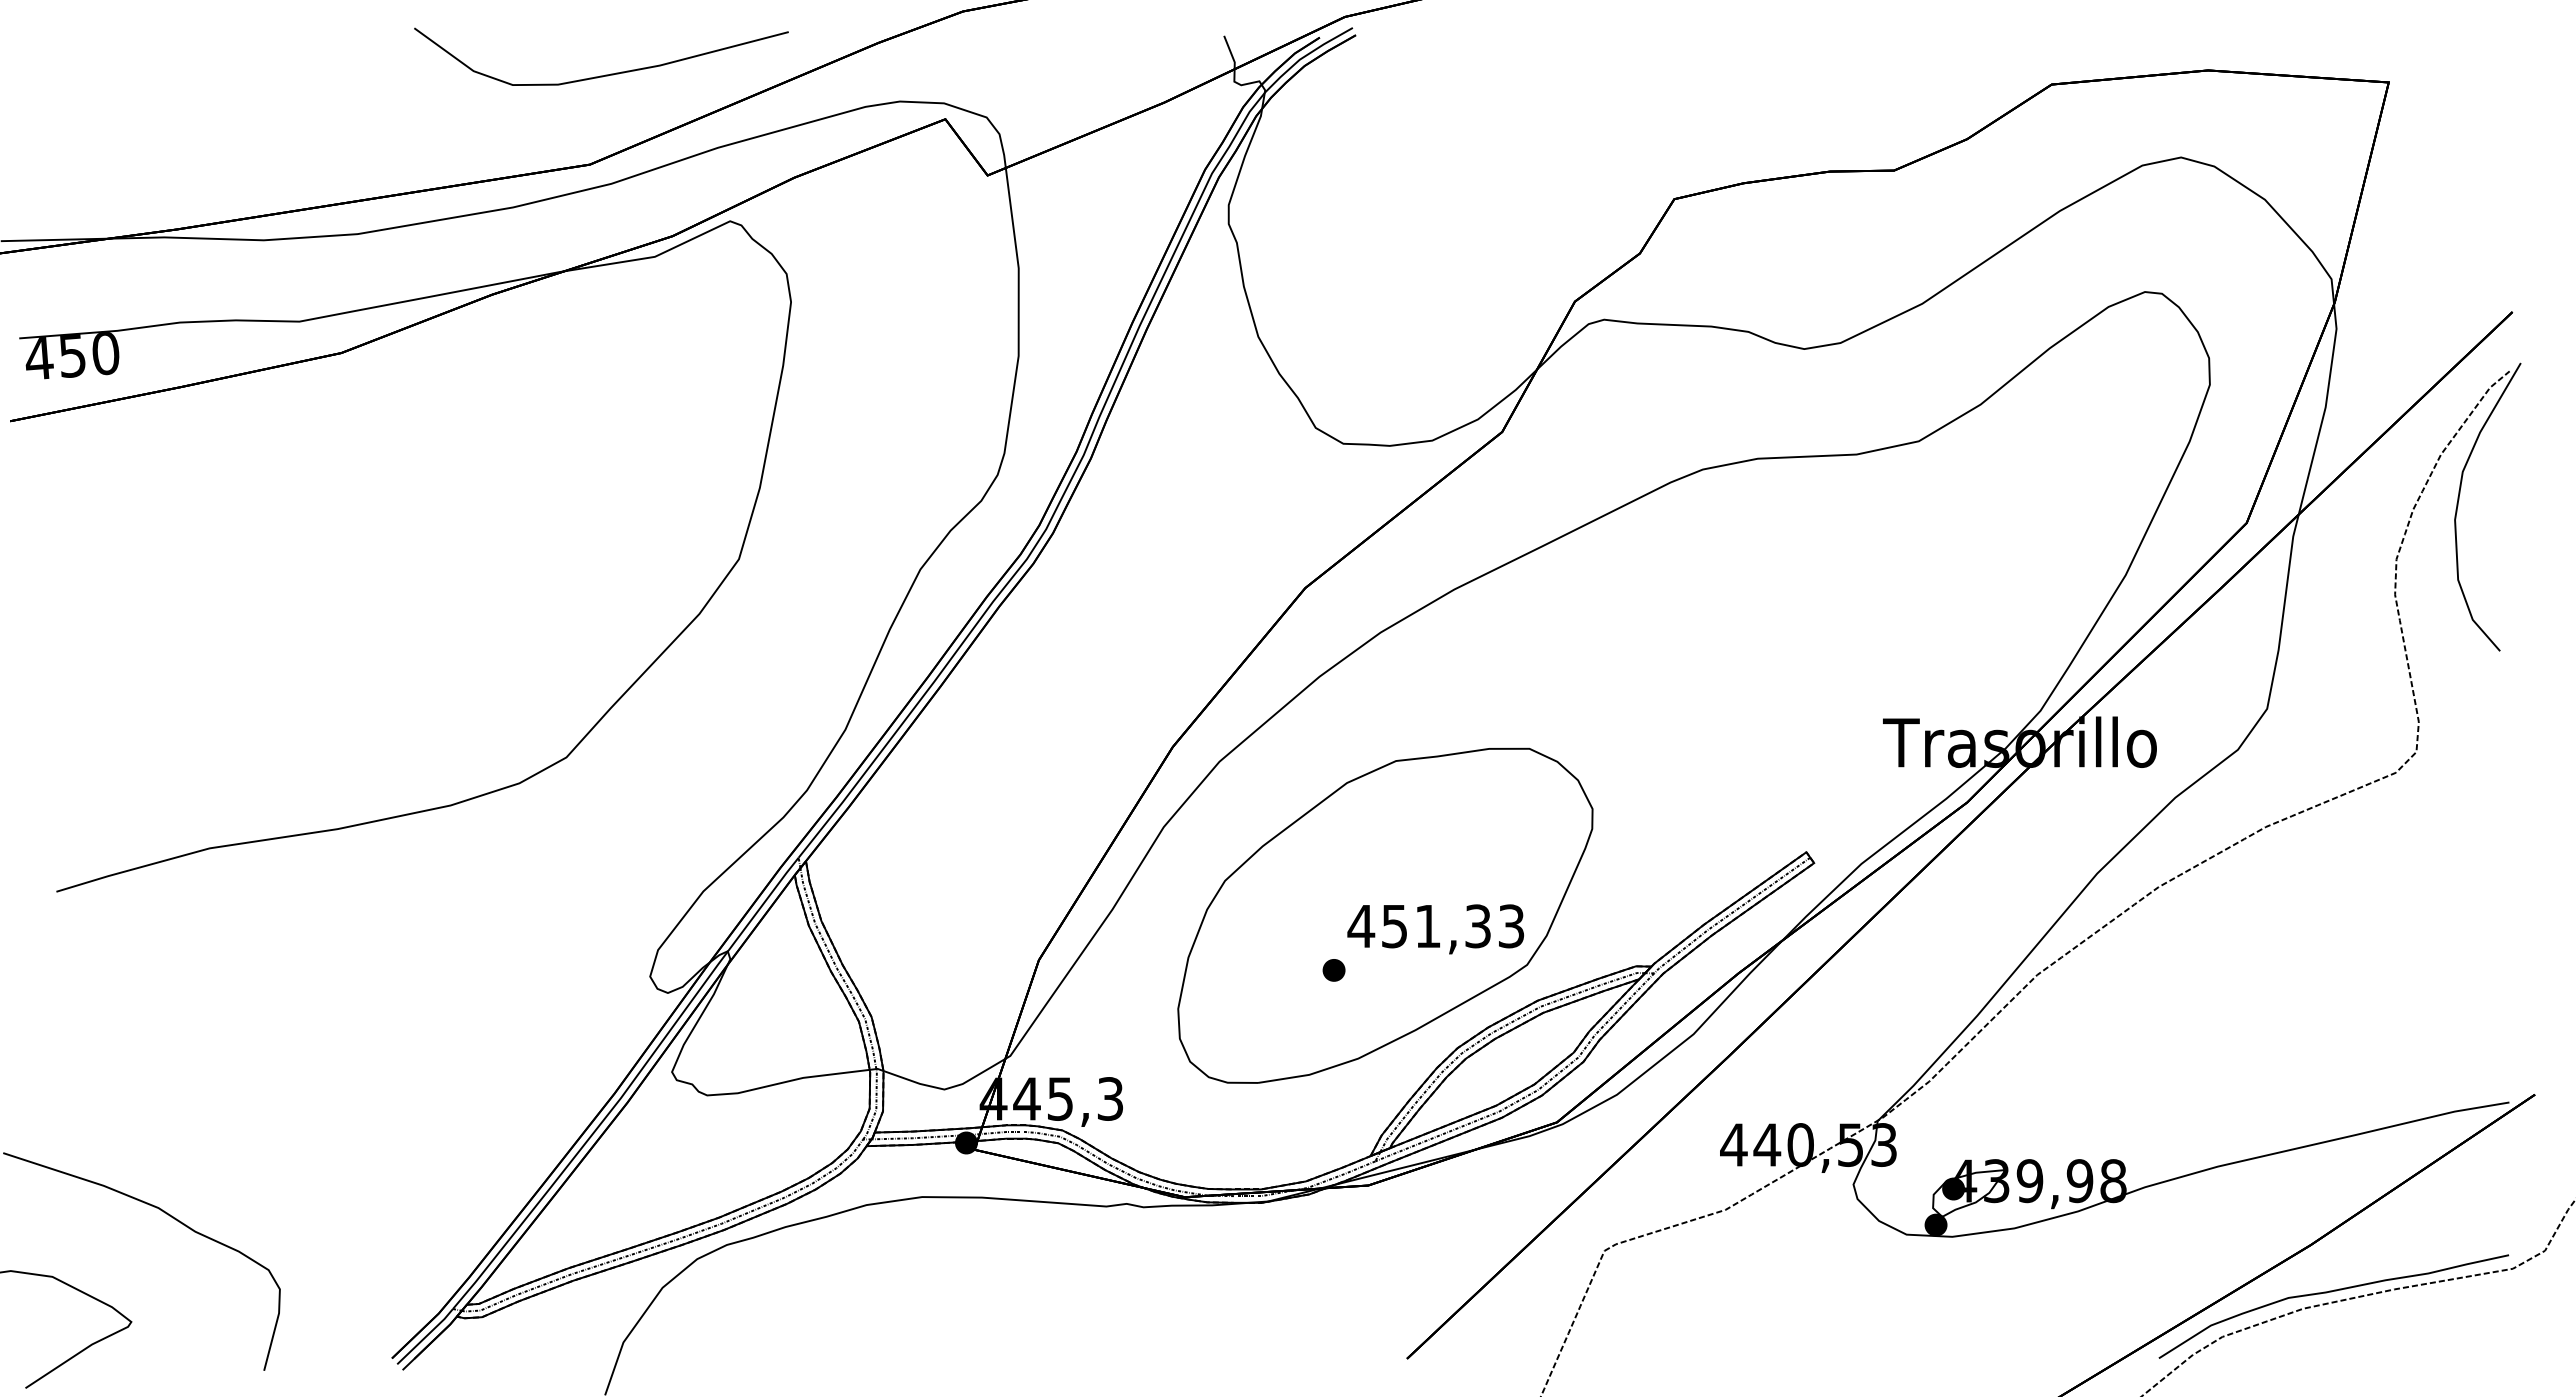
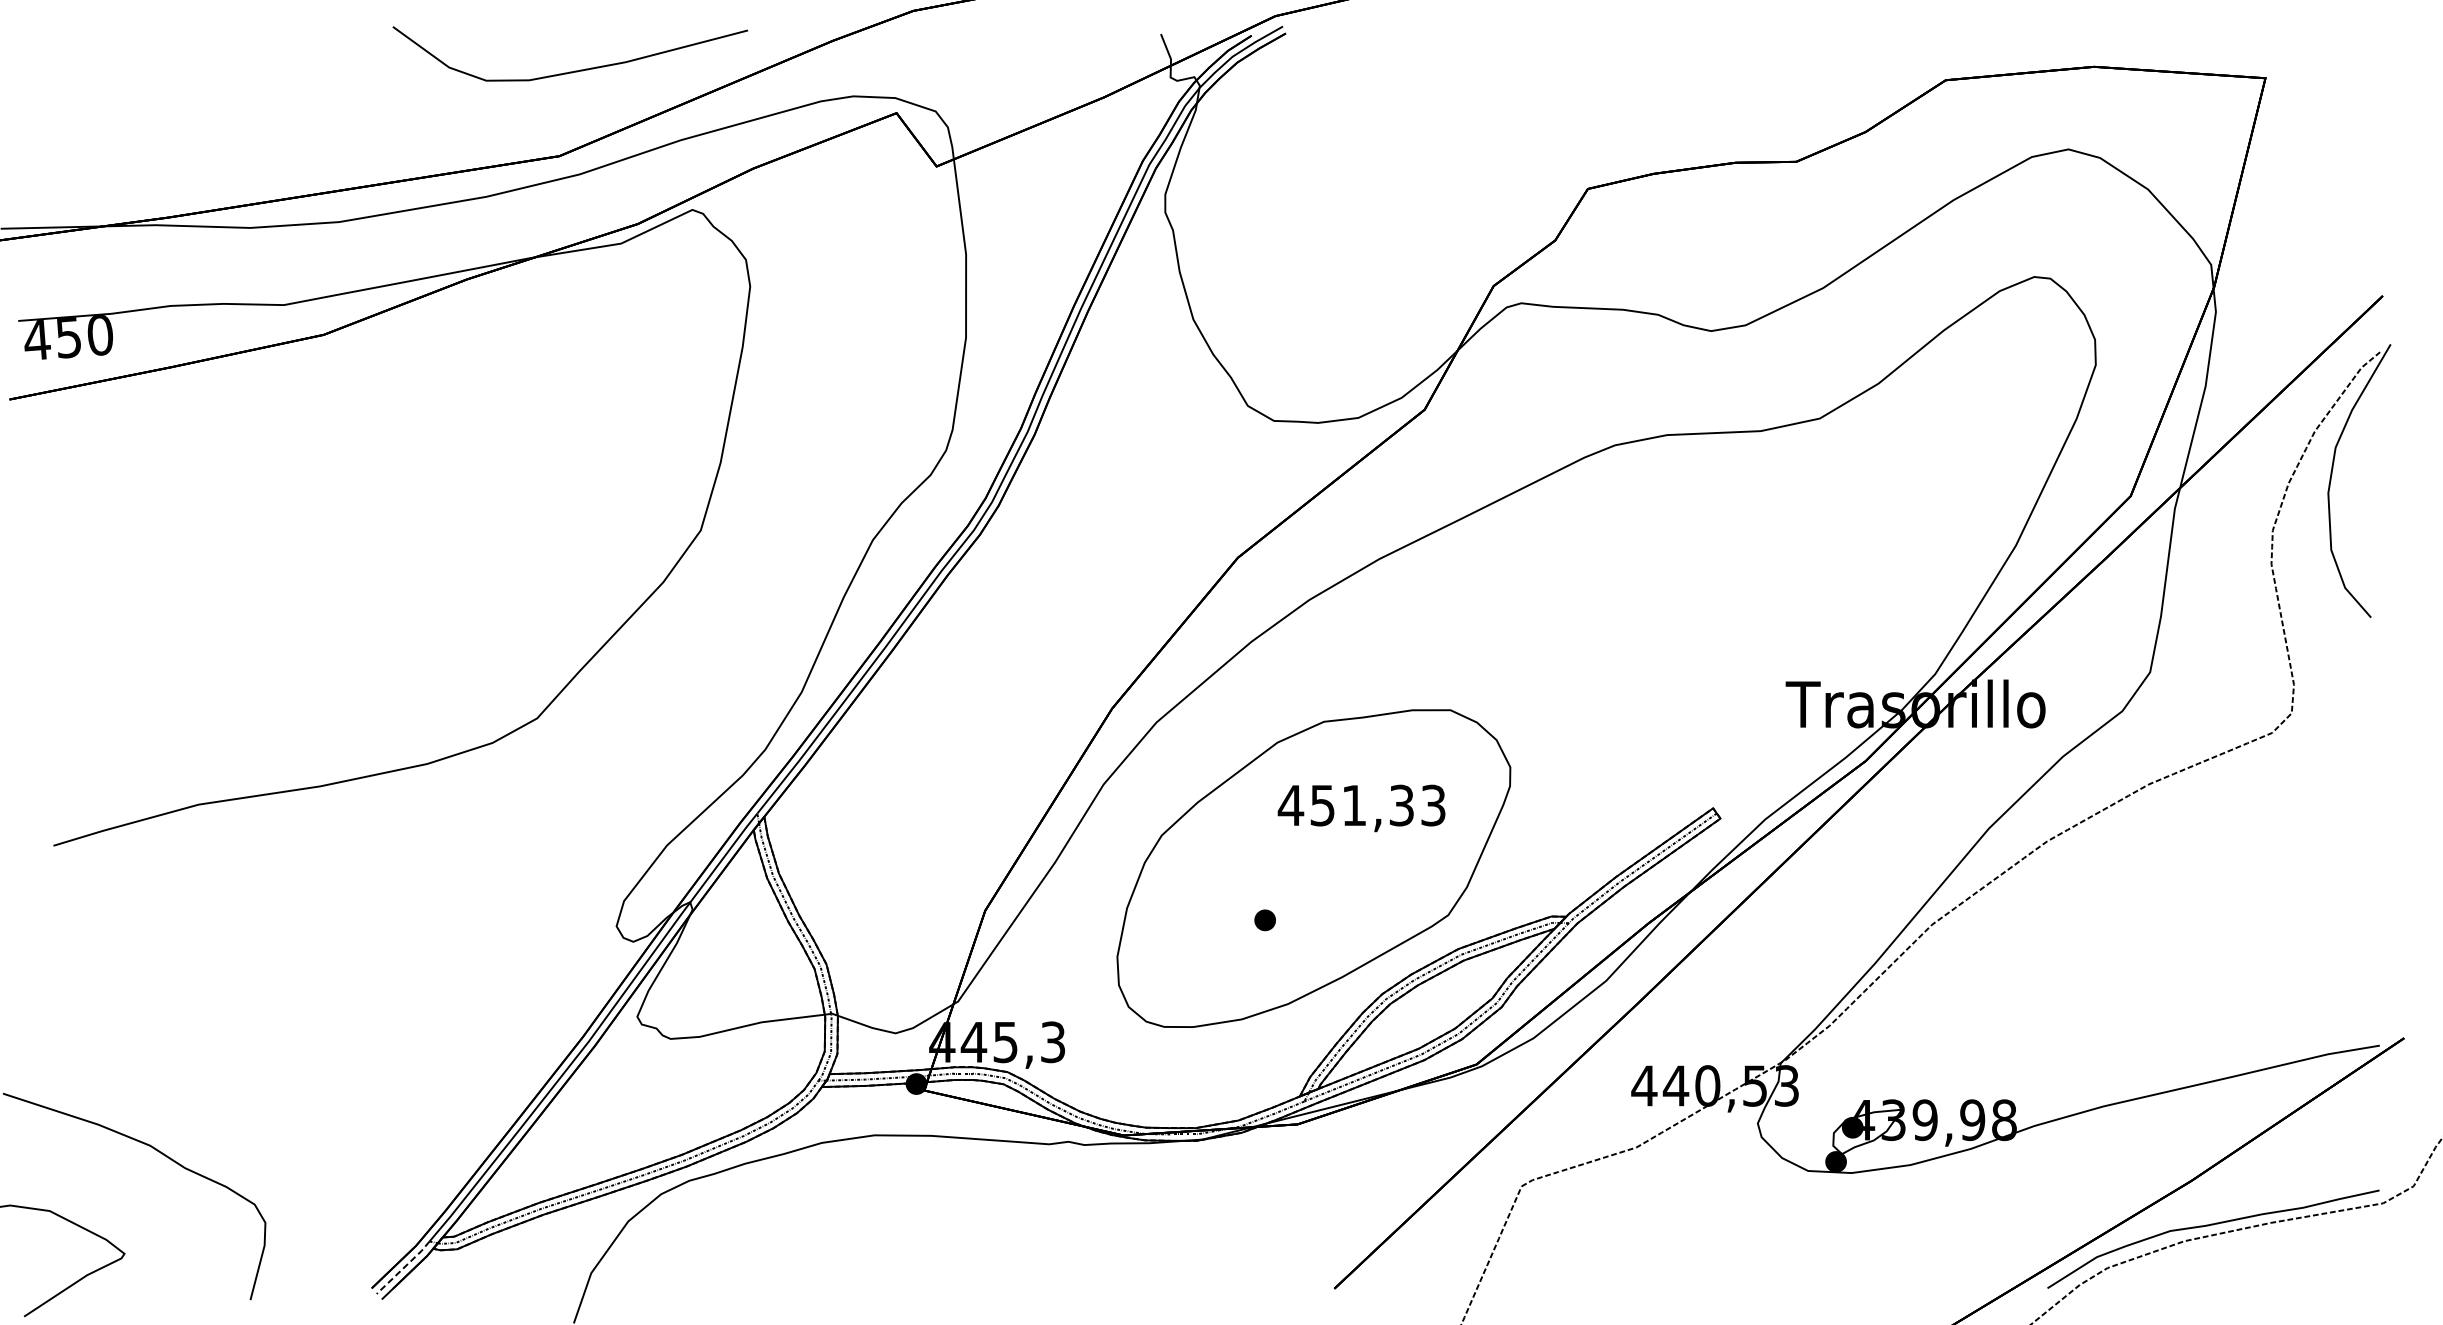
text: (1435, 929) -> (1361, 808), moved
line: (425, 1336) -> (403, 1267), solid -> dashed

